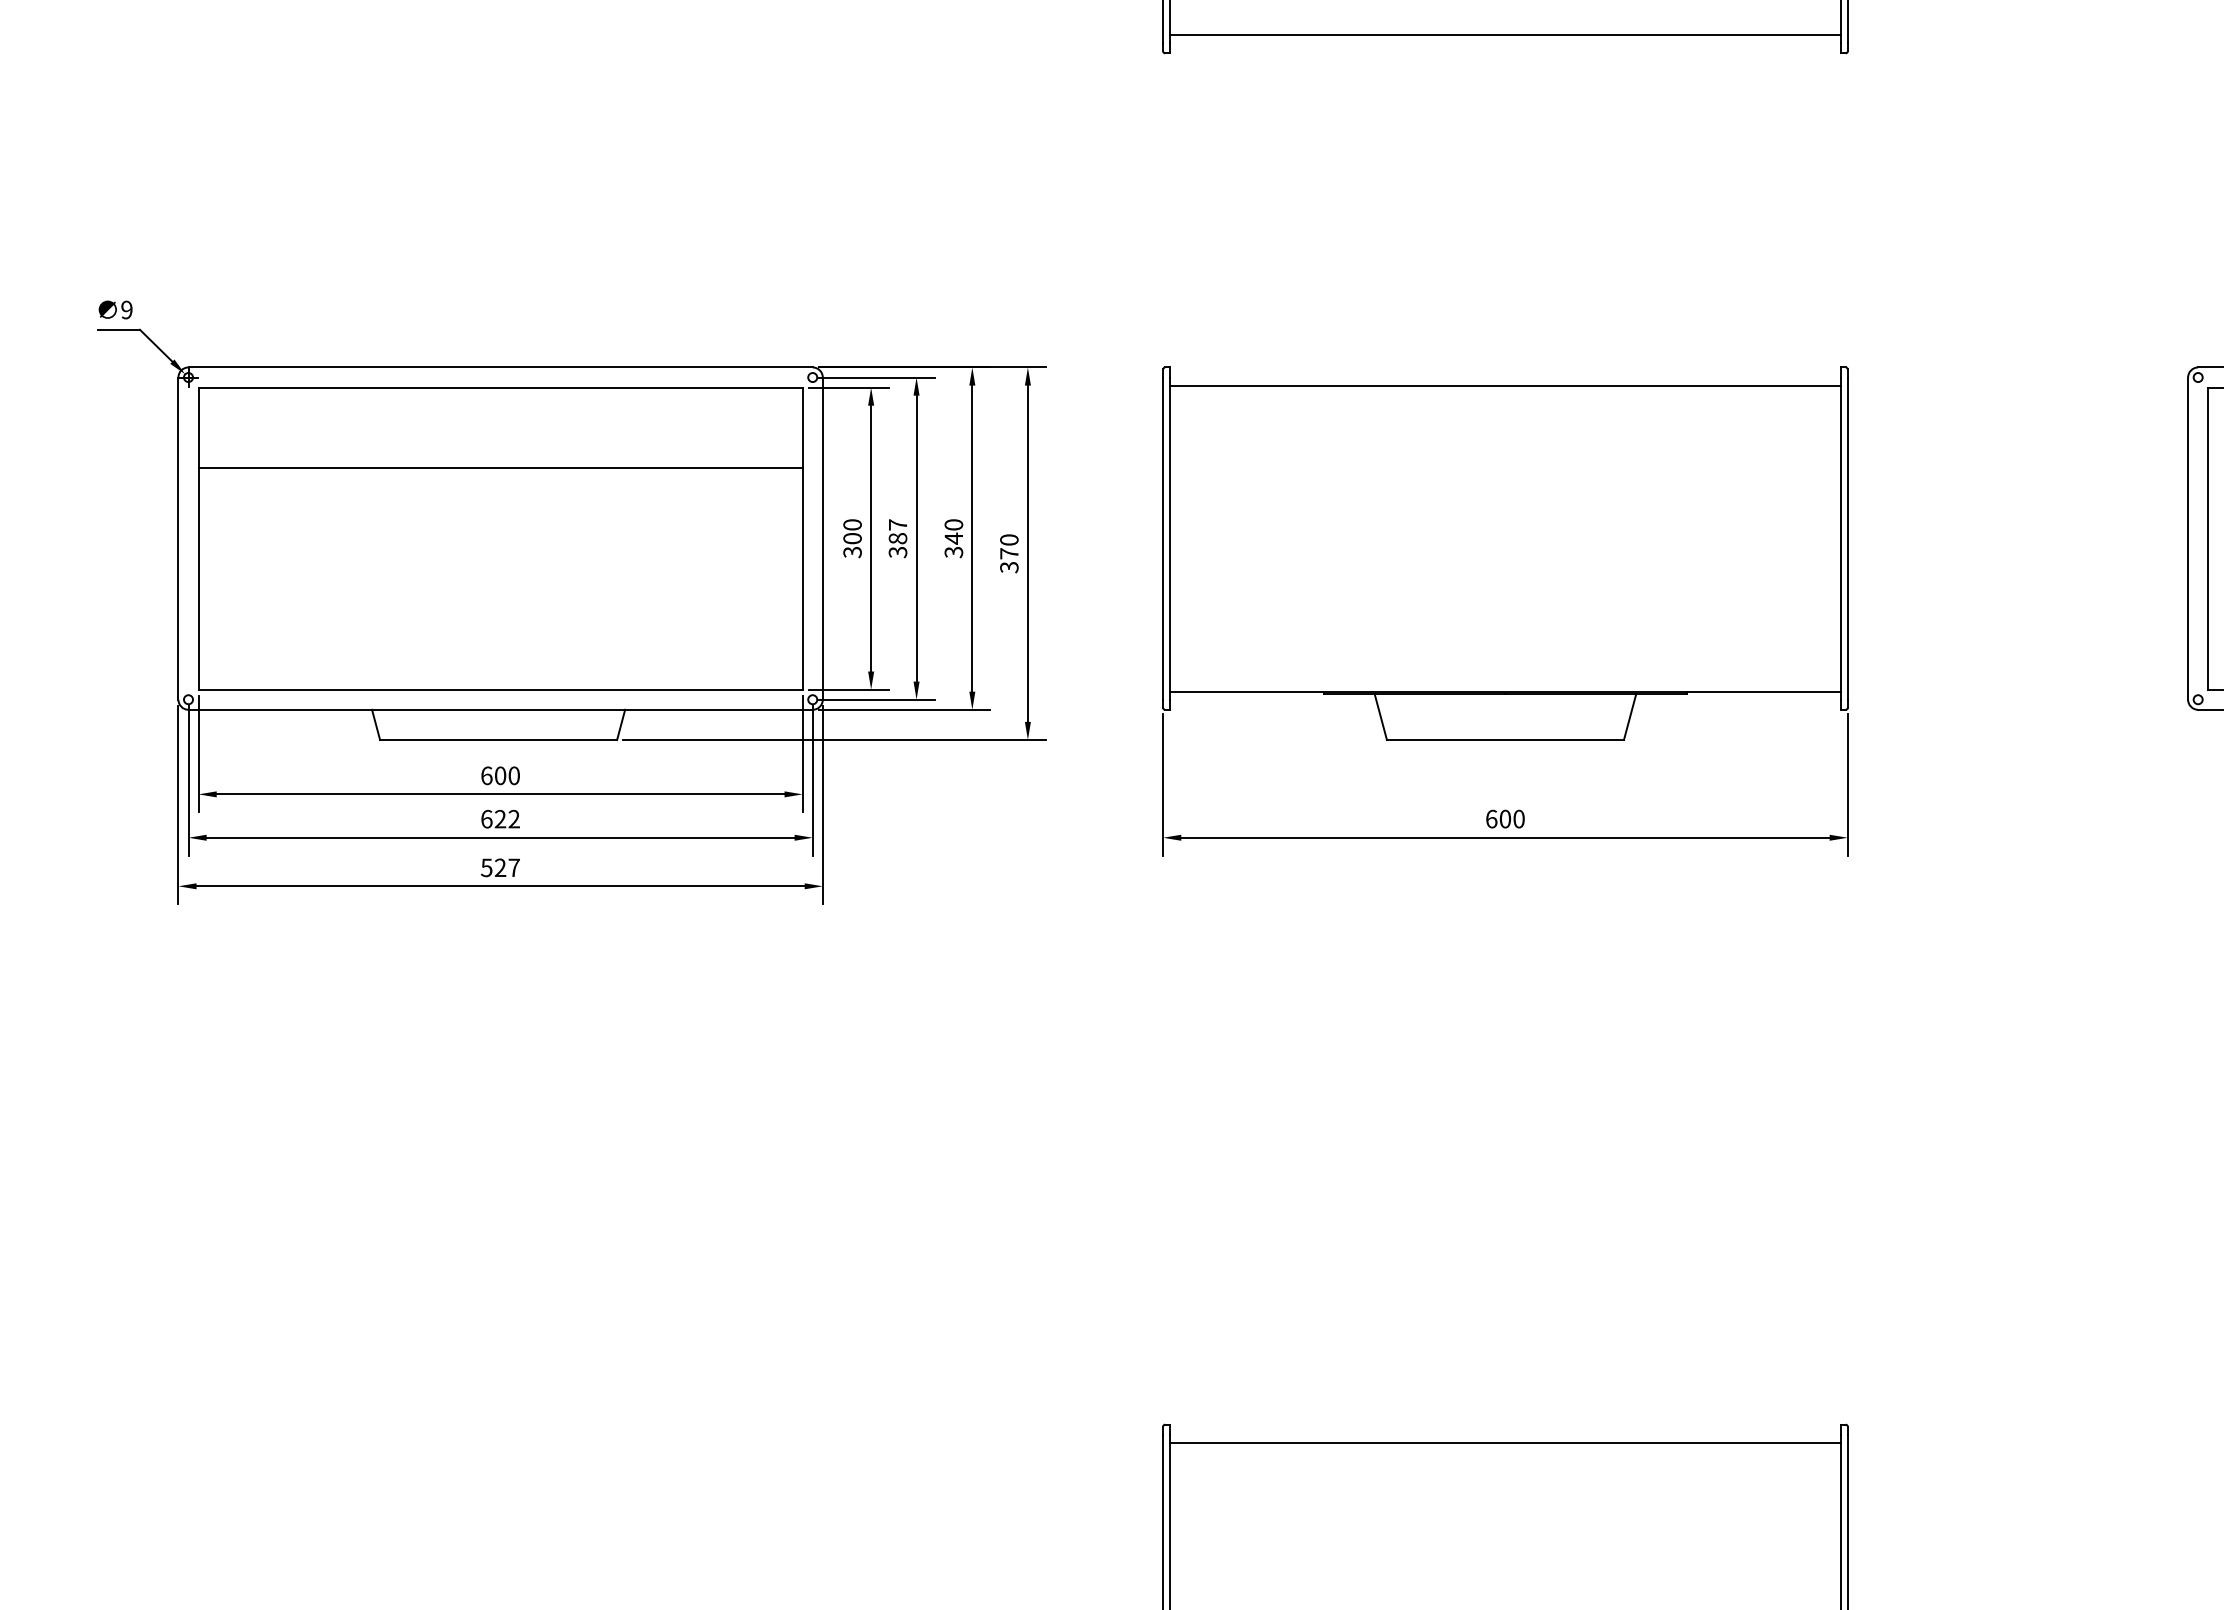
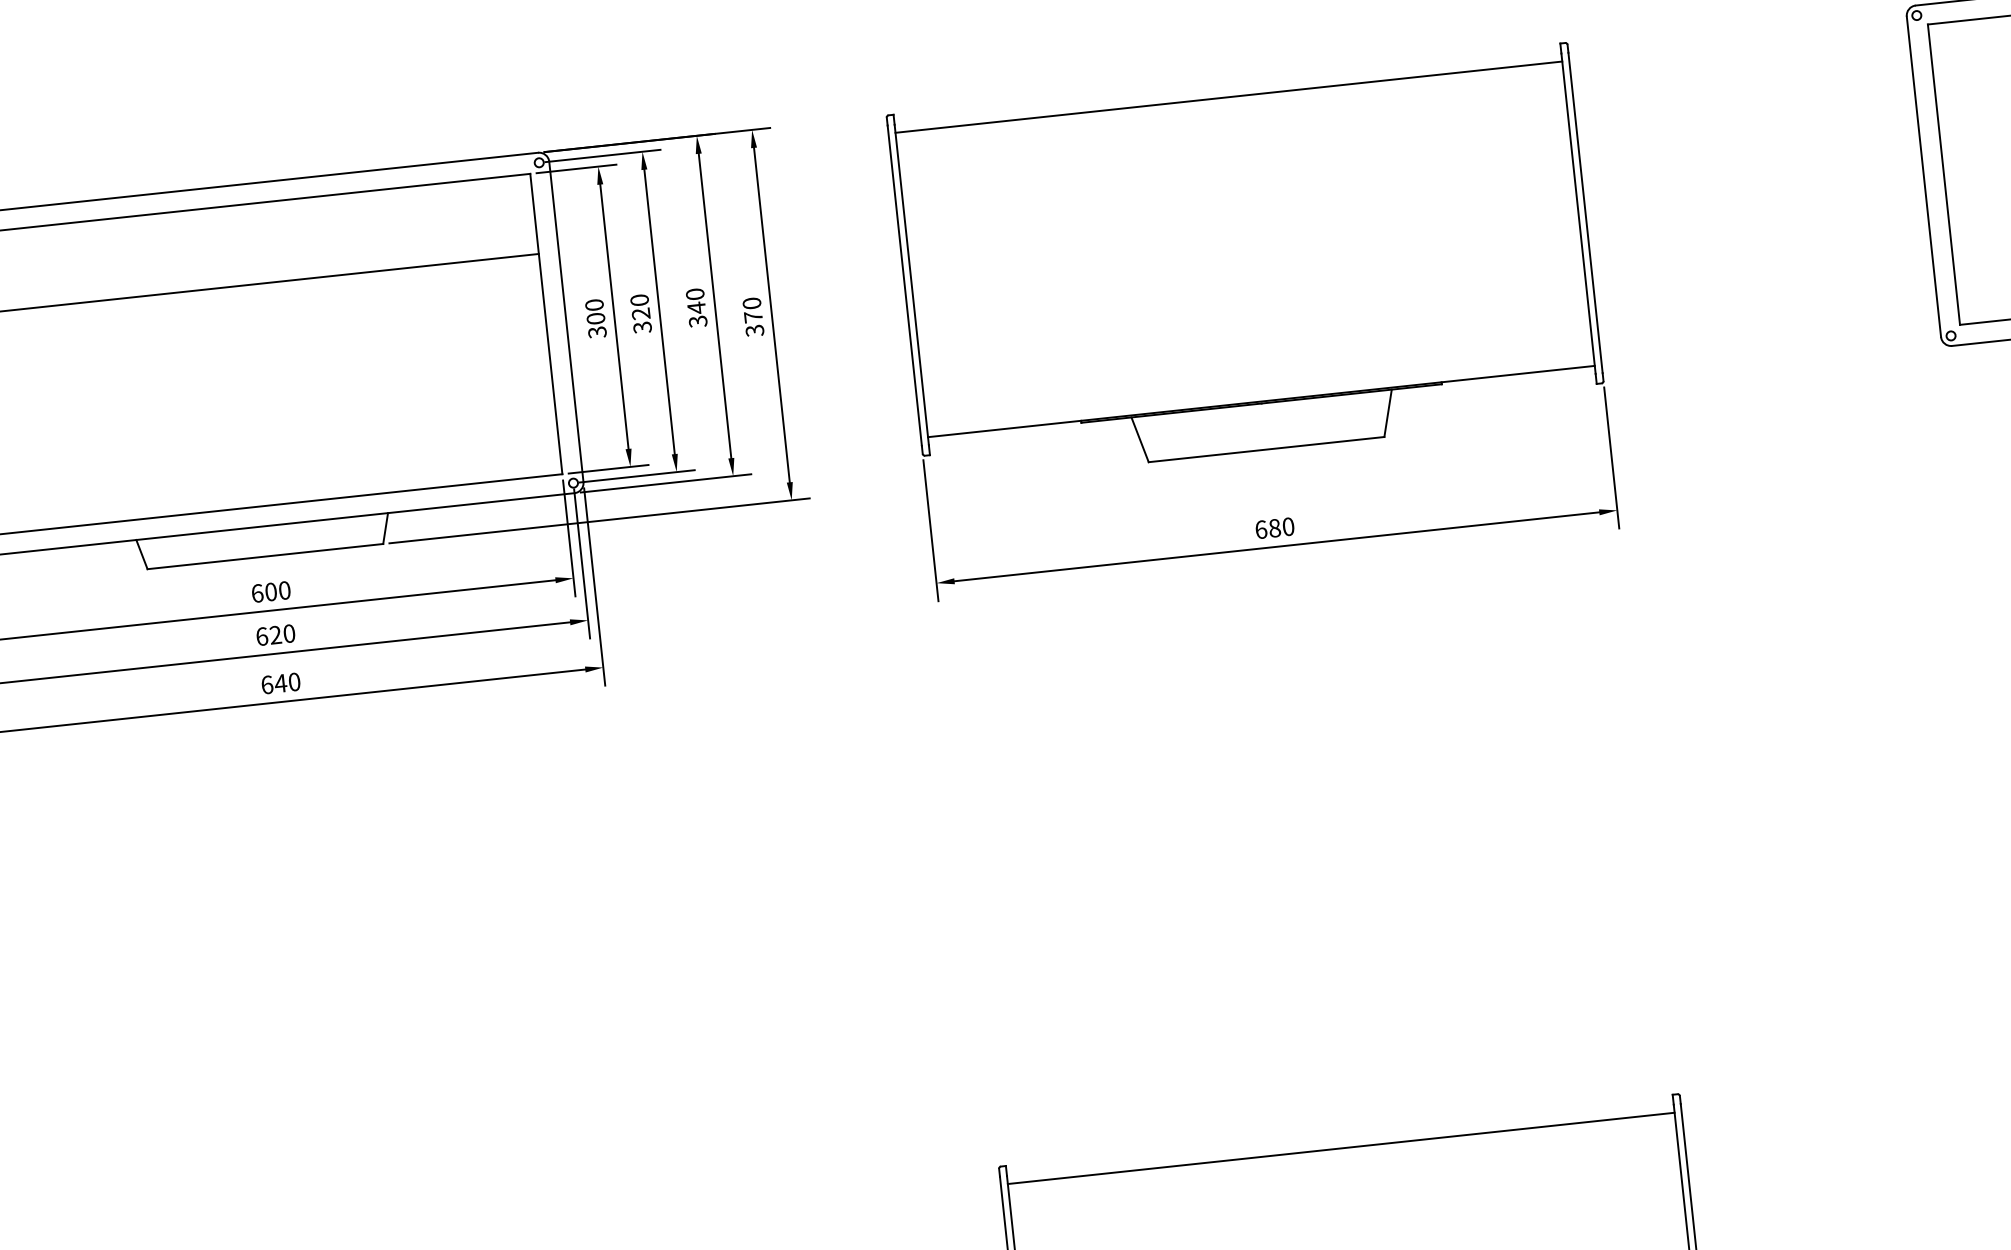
text: (897, 531) -> (639, 306), 387 -> 320
text: (513, 819) -> (288, 634), 622 -> 620
text: (1505, 819) -> (1275, 528), 600 -> 680
text: (500, 867) -> (280, 683), 527 -> 640

